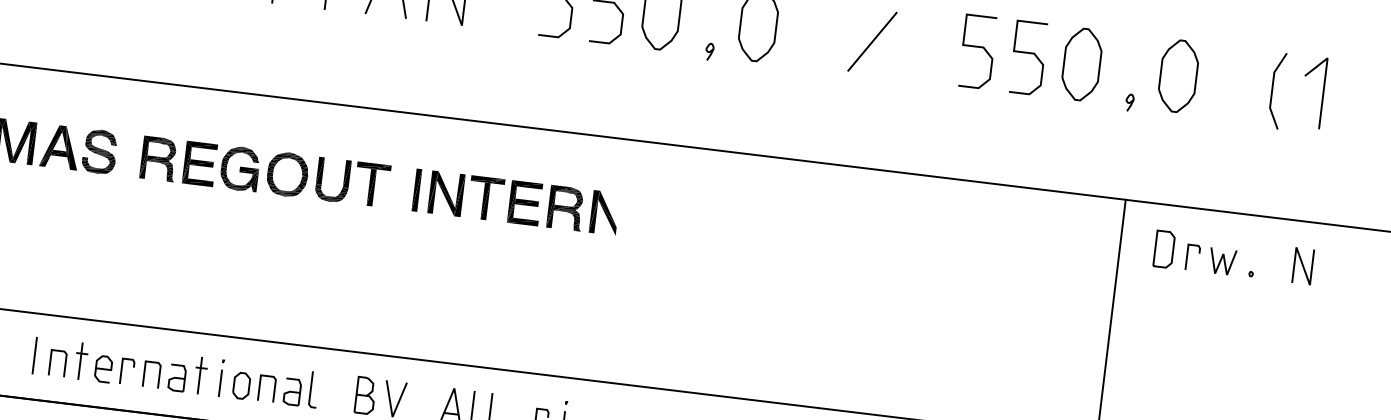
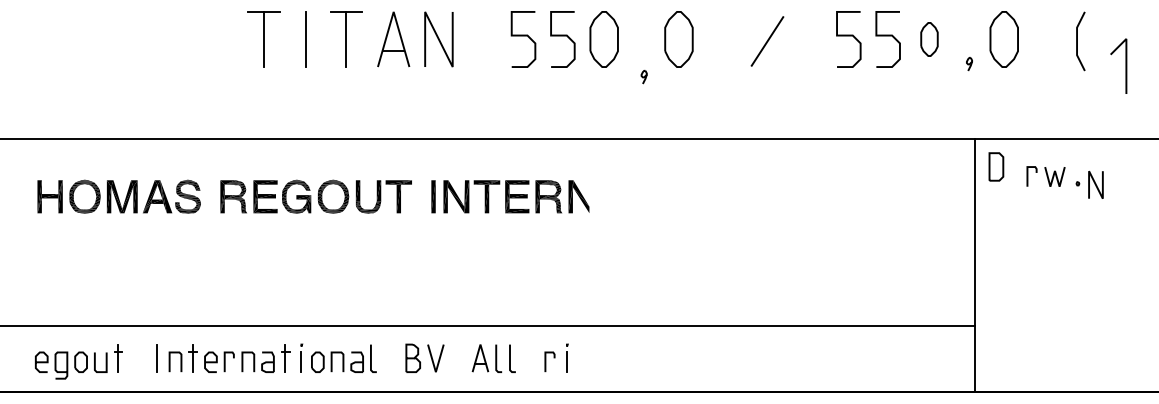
part: (708, 52) -> (643, 77), moved
part: (1081, 64) -> (929, 39), size x0.6
line: (1322, 92) -> (1125, 65), moved
part: (1164, 248) -> (996, 166), moved
line: (1302, 265) -> (1095, 184), moved

